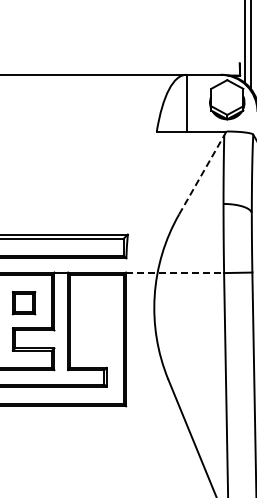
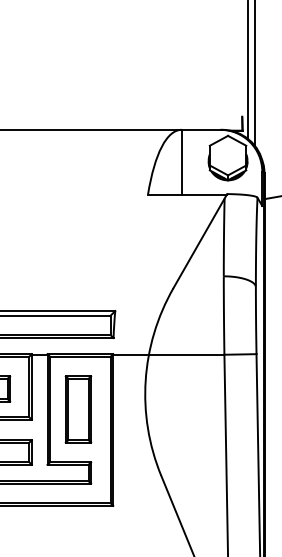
line: (202, 172) -> (199, 240), dashed -> solid
line: (175, 273) -> (169, 355), dashed -> solid
part: (95, 321) -> (78, 409), added

